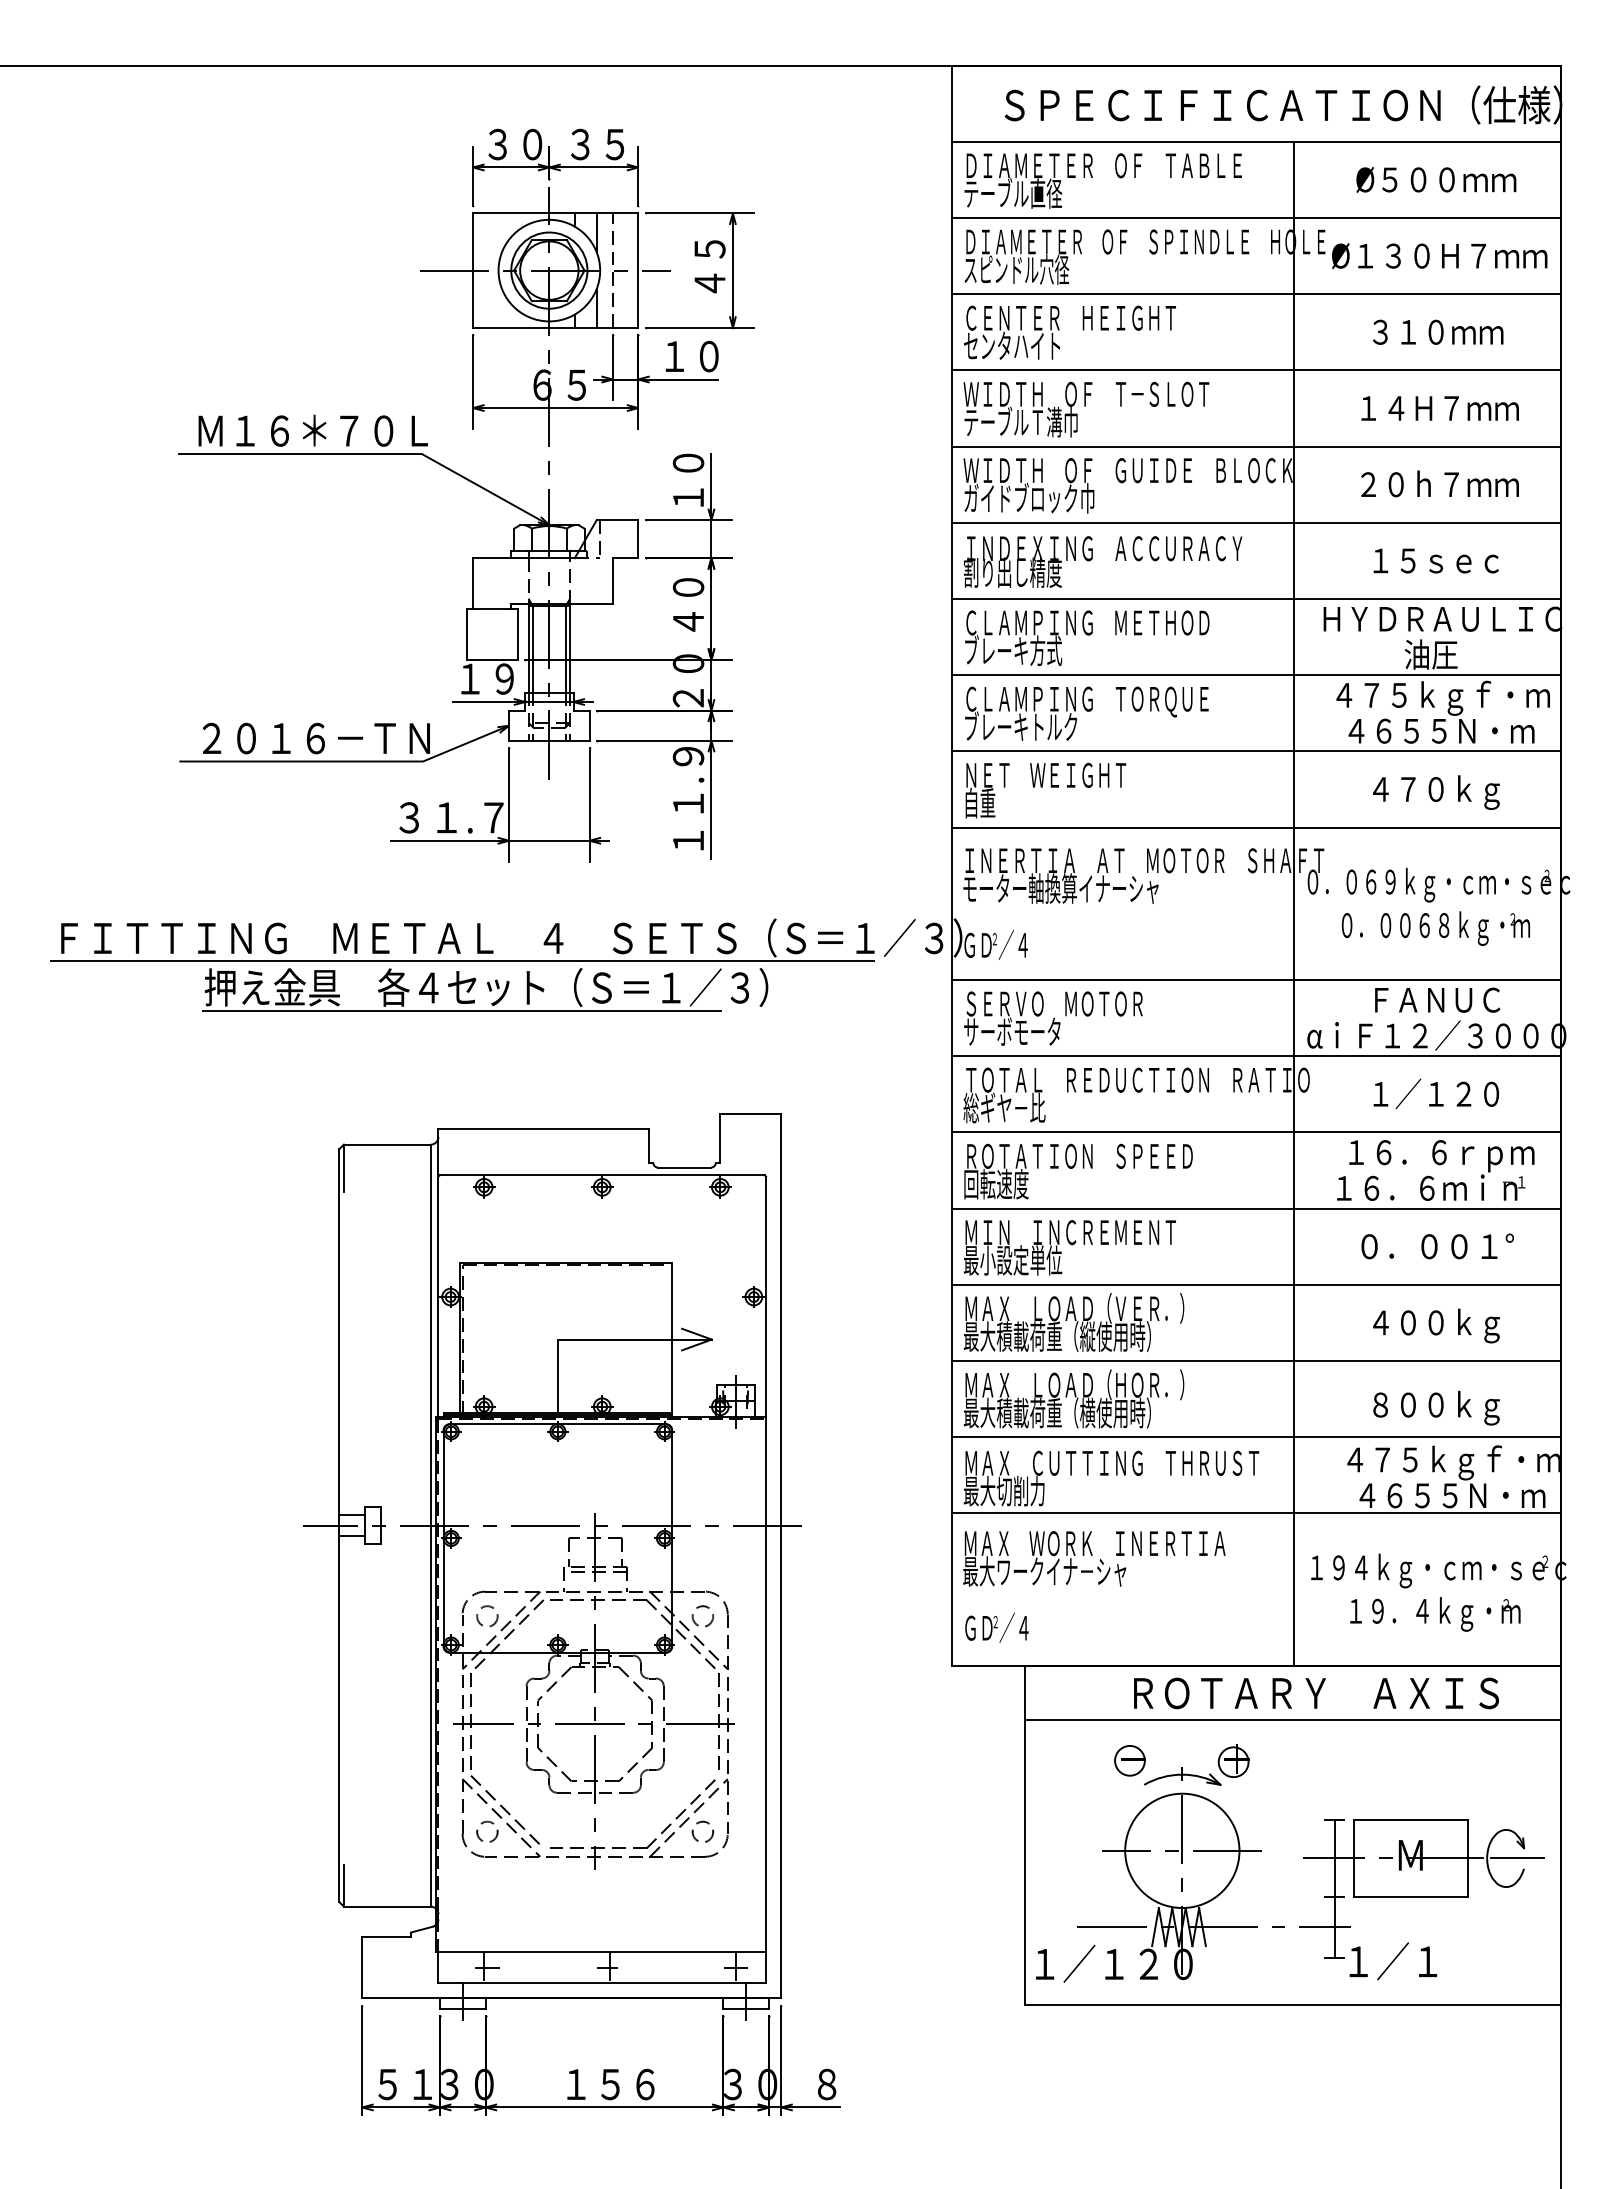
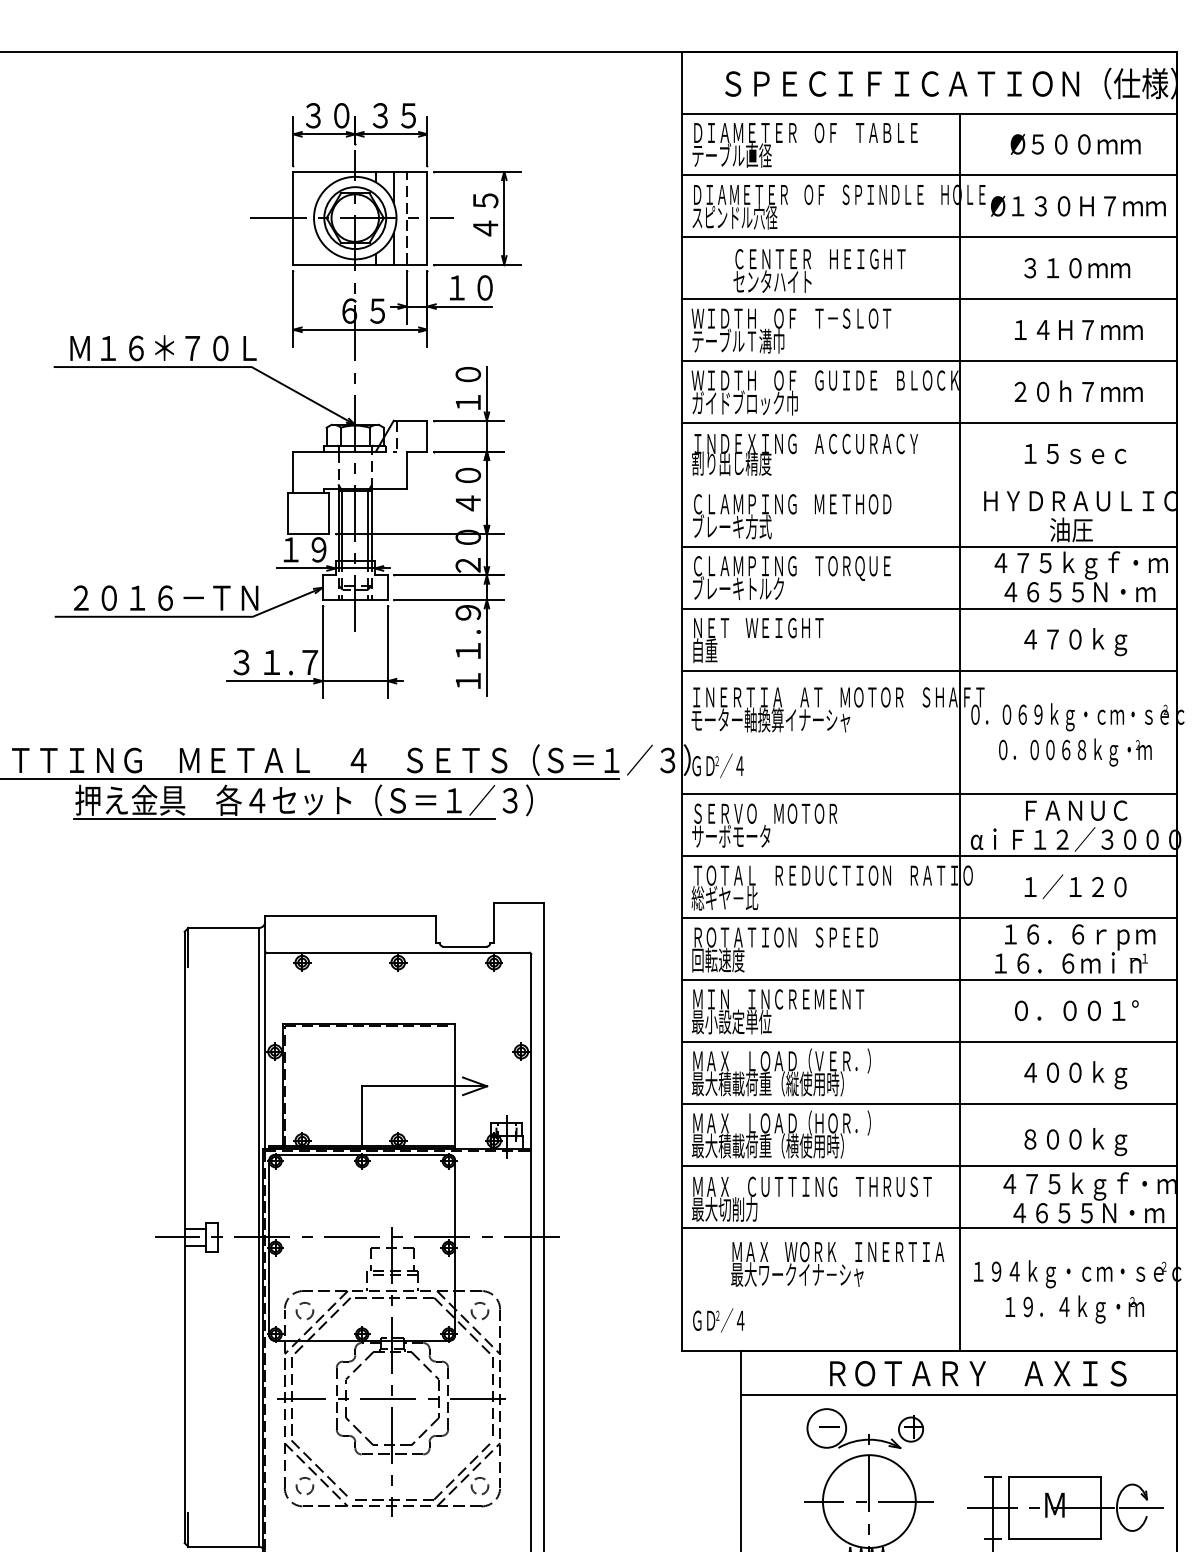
text: (1069, 332) -> (819, 270), moved
line: (1256, 599) -> (929, 485), removed
text: (1094, 1558) -> (837, 1264), moved
circle: (1129, 1760) -> (826, 1428), size x1.6

